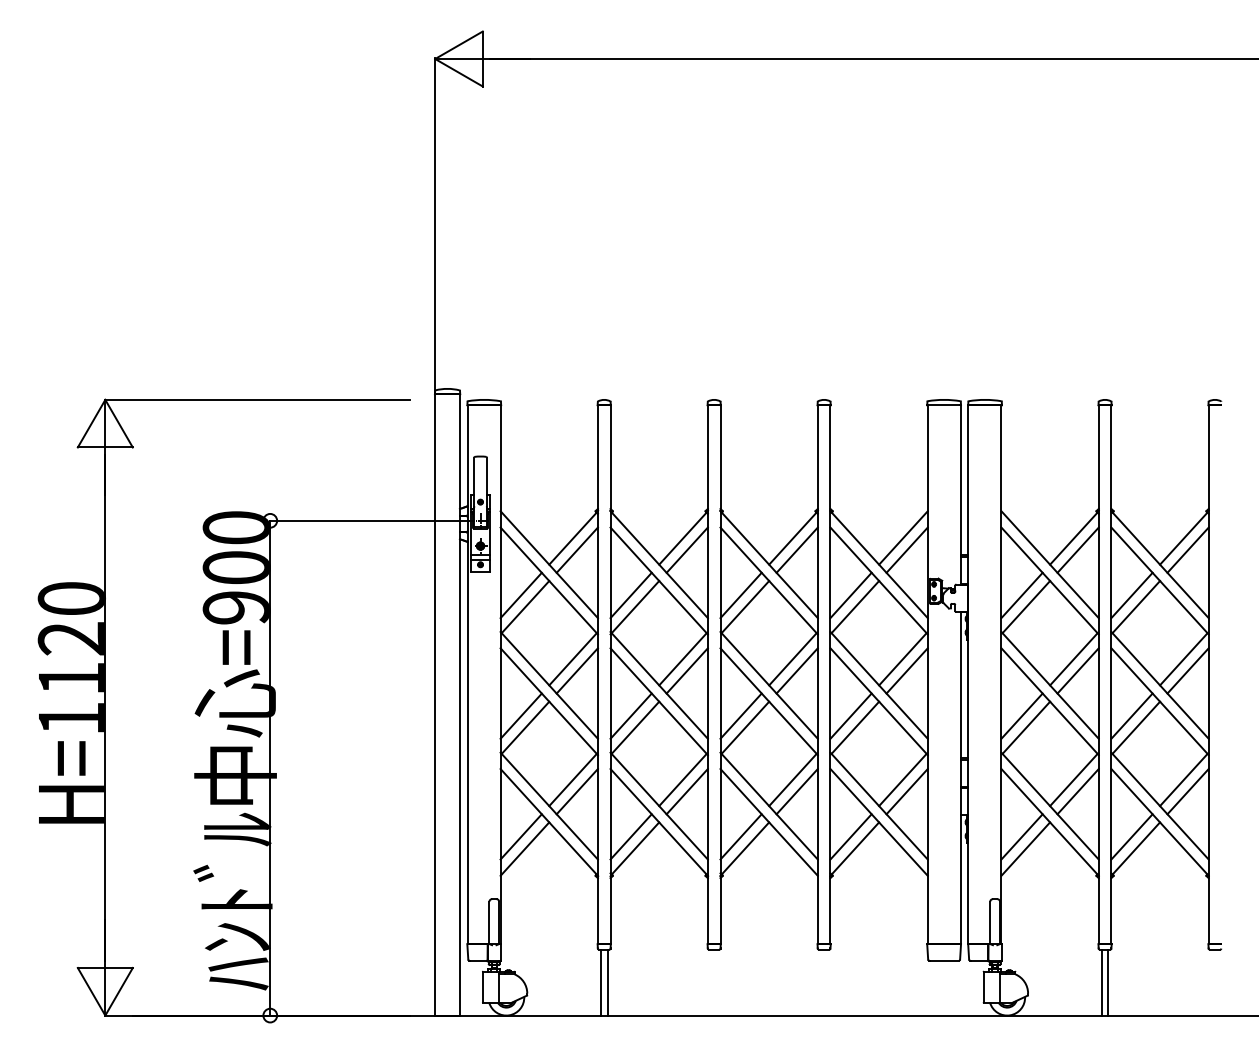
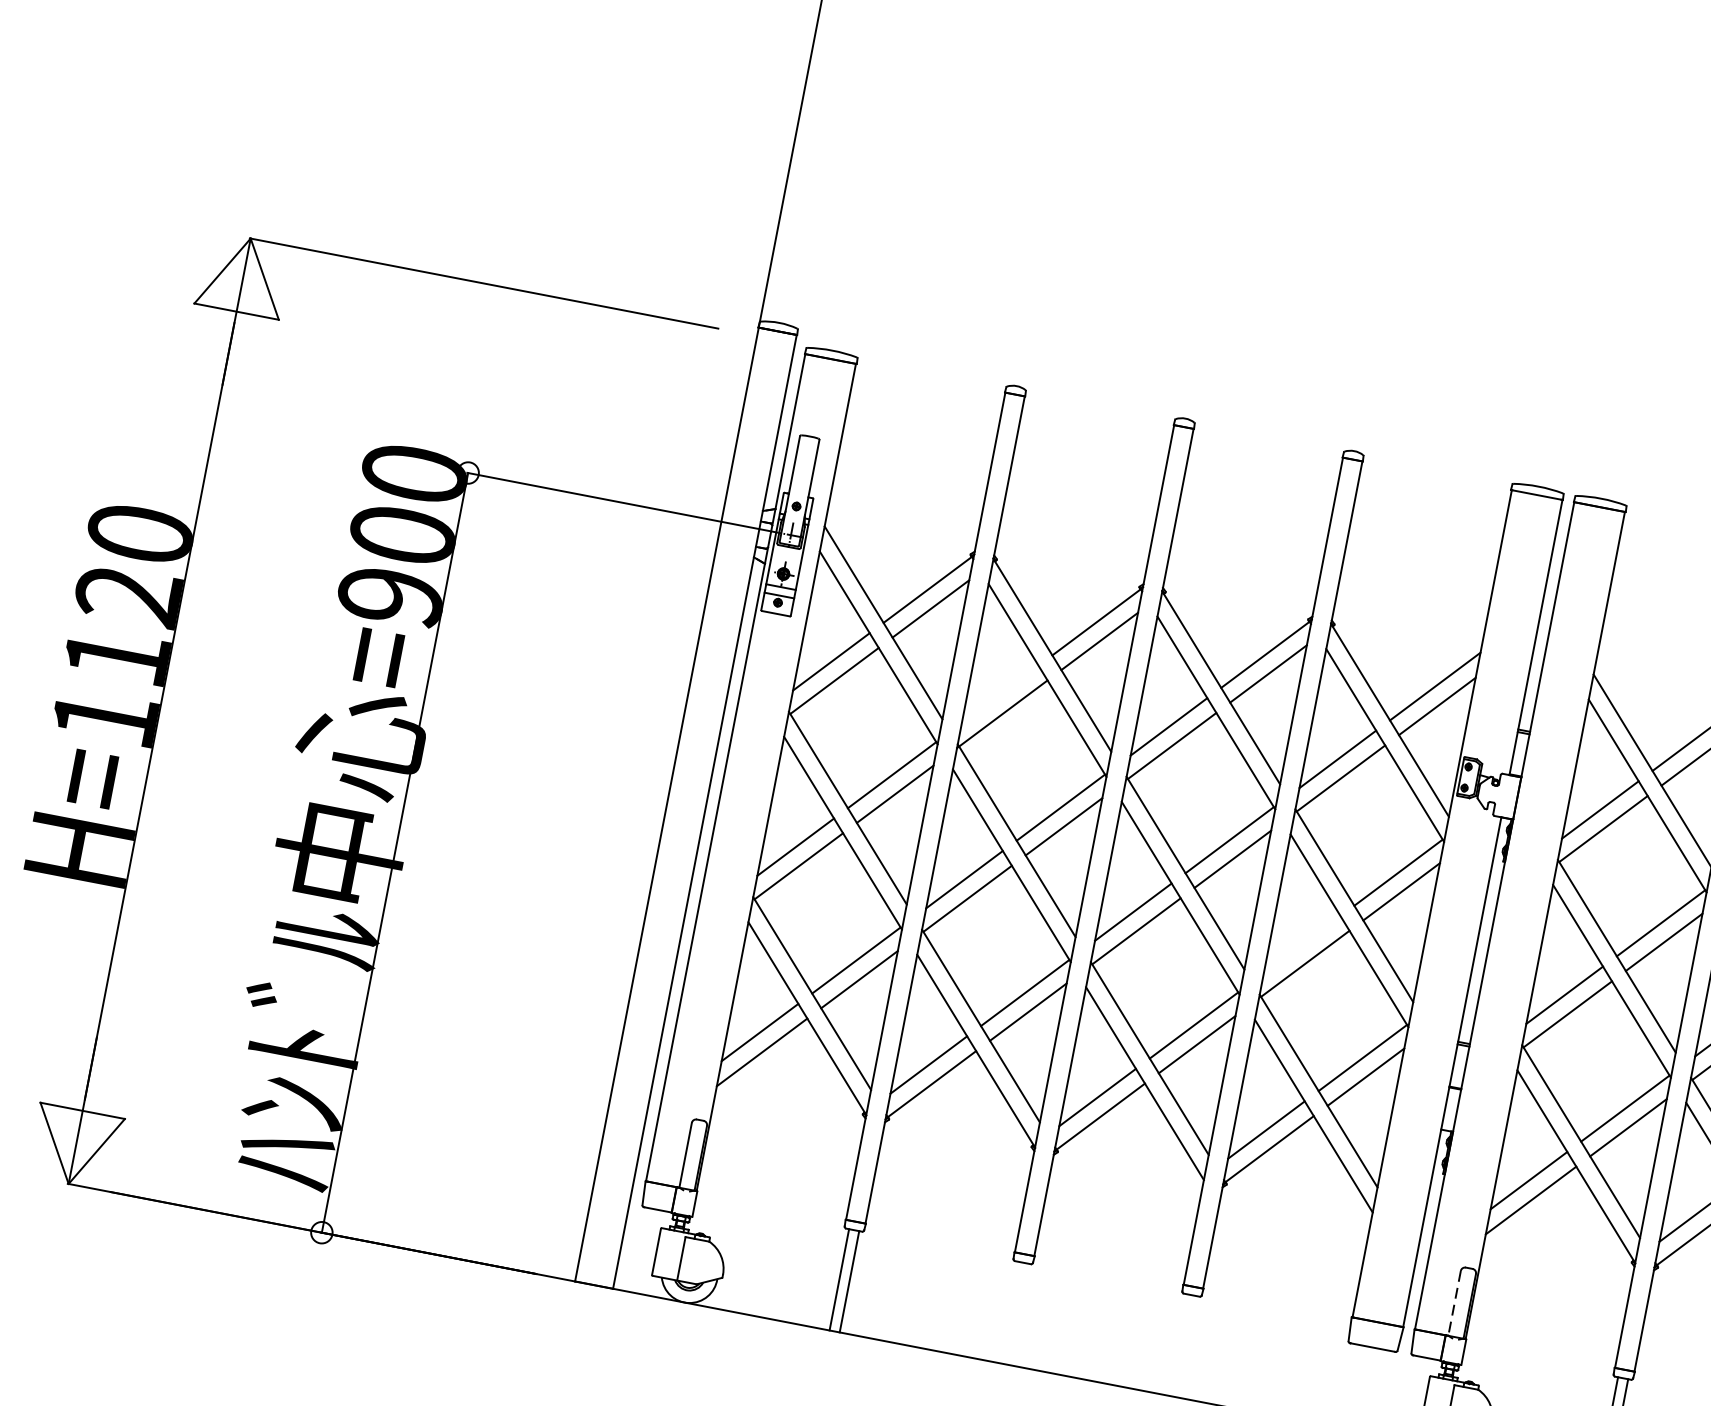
line: (630, 595) -> (999, 694), removed
line: (850, 715) -> (1301, 943), removed
line: (990, 923) -> (1454, 1304), solid -> dashed

